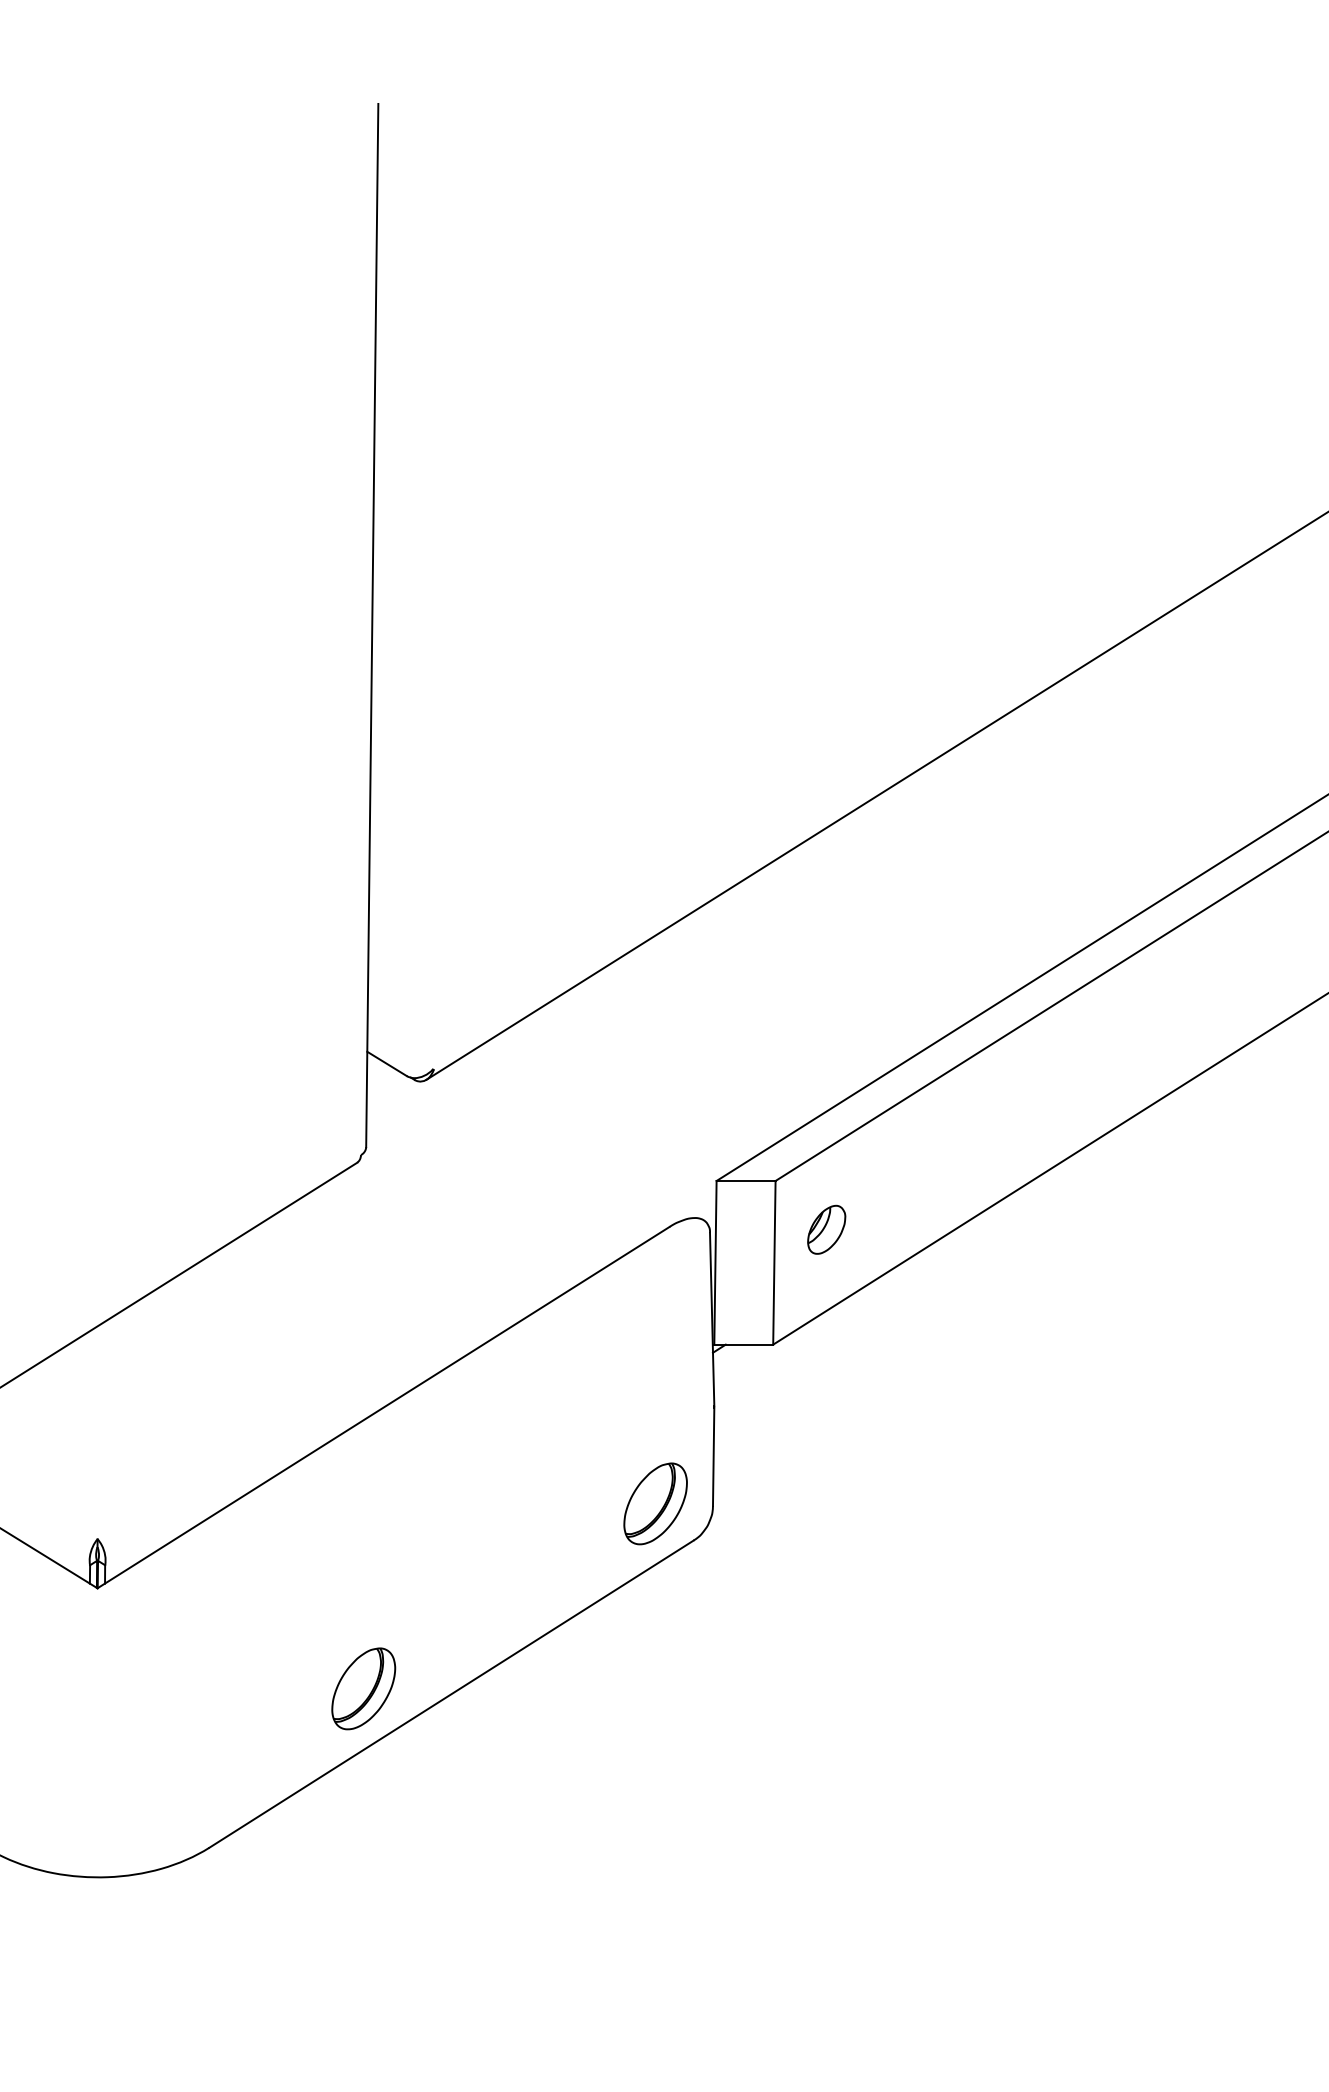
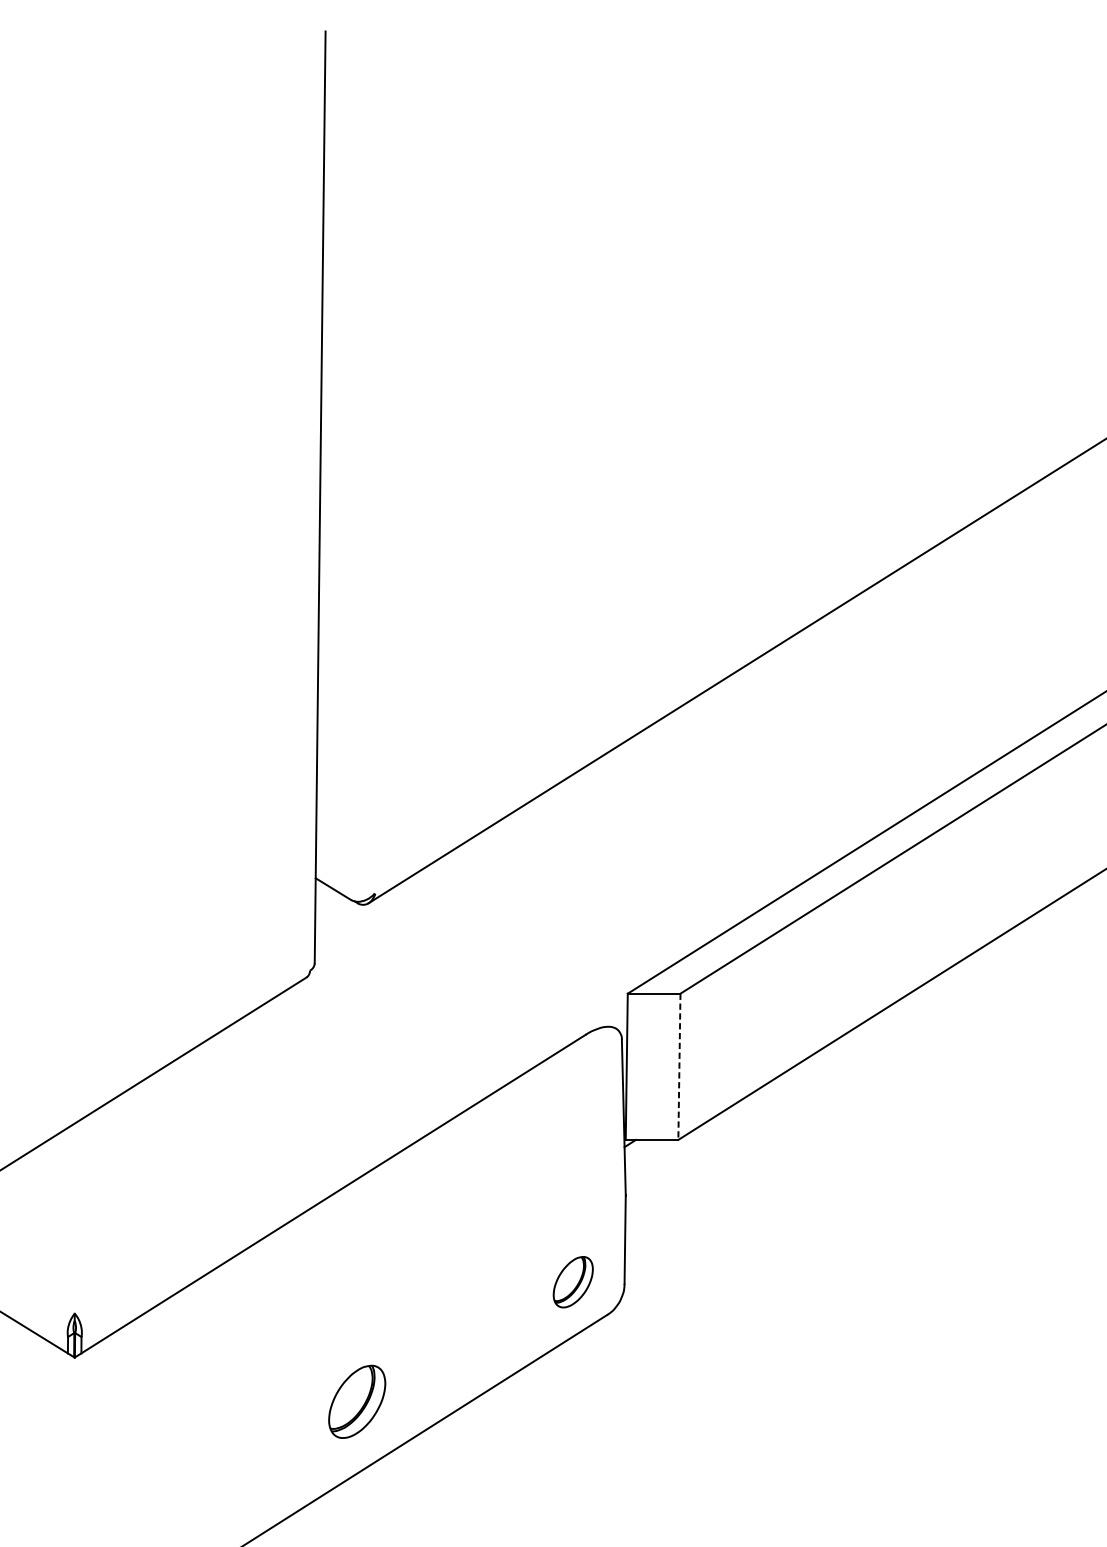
part: (826, 1229) -> (725, 1037), removed
line: (774, 1262) -> (679, 1066), solid -> dashed
part: (655, 1503) -> (573, 1281), size x0.7
part: (363, 1688) -> (356, 1401), moved

